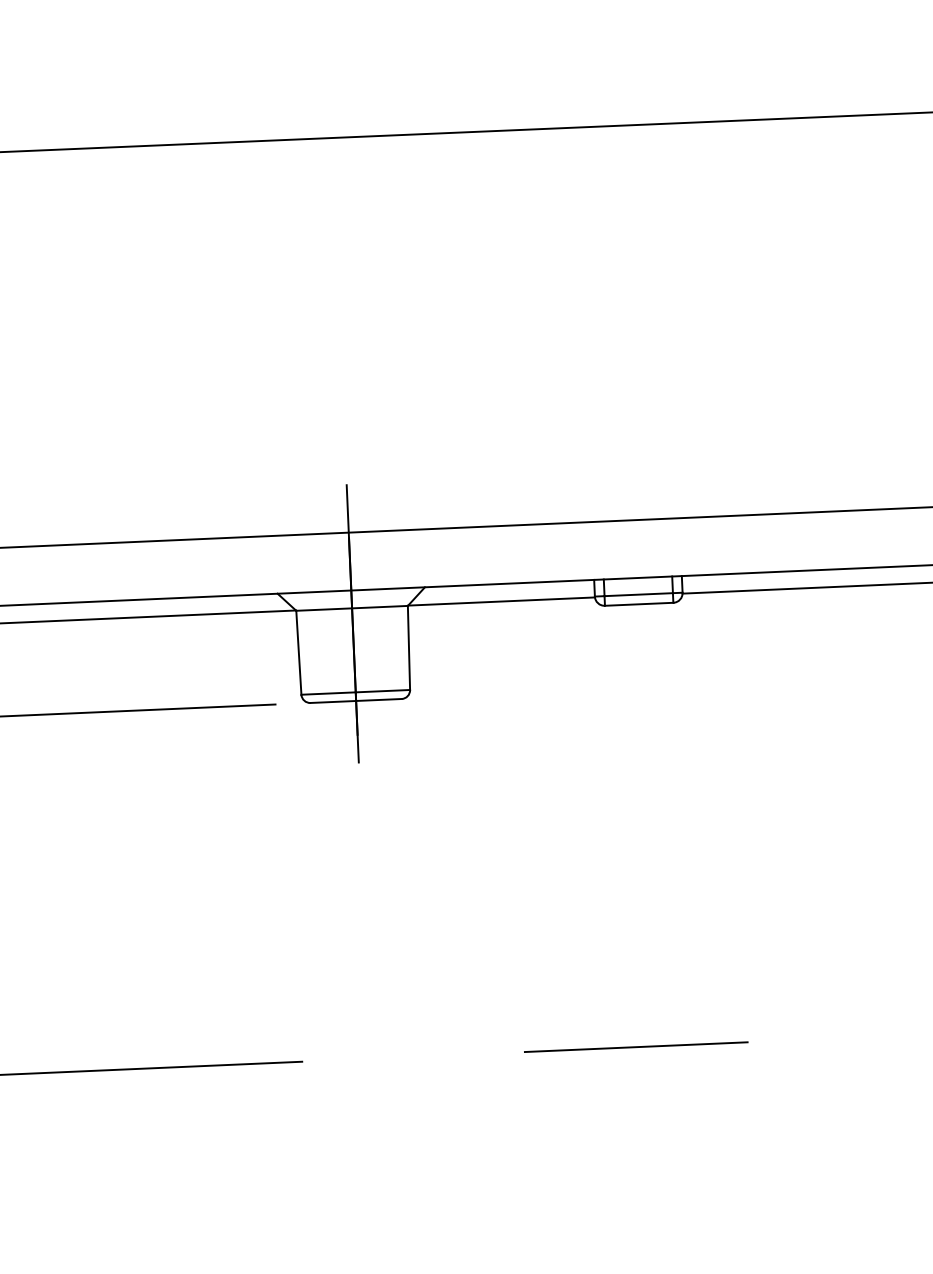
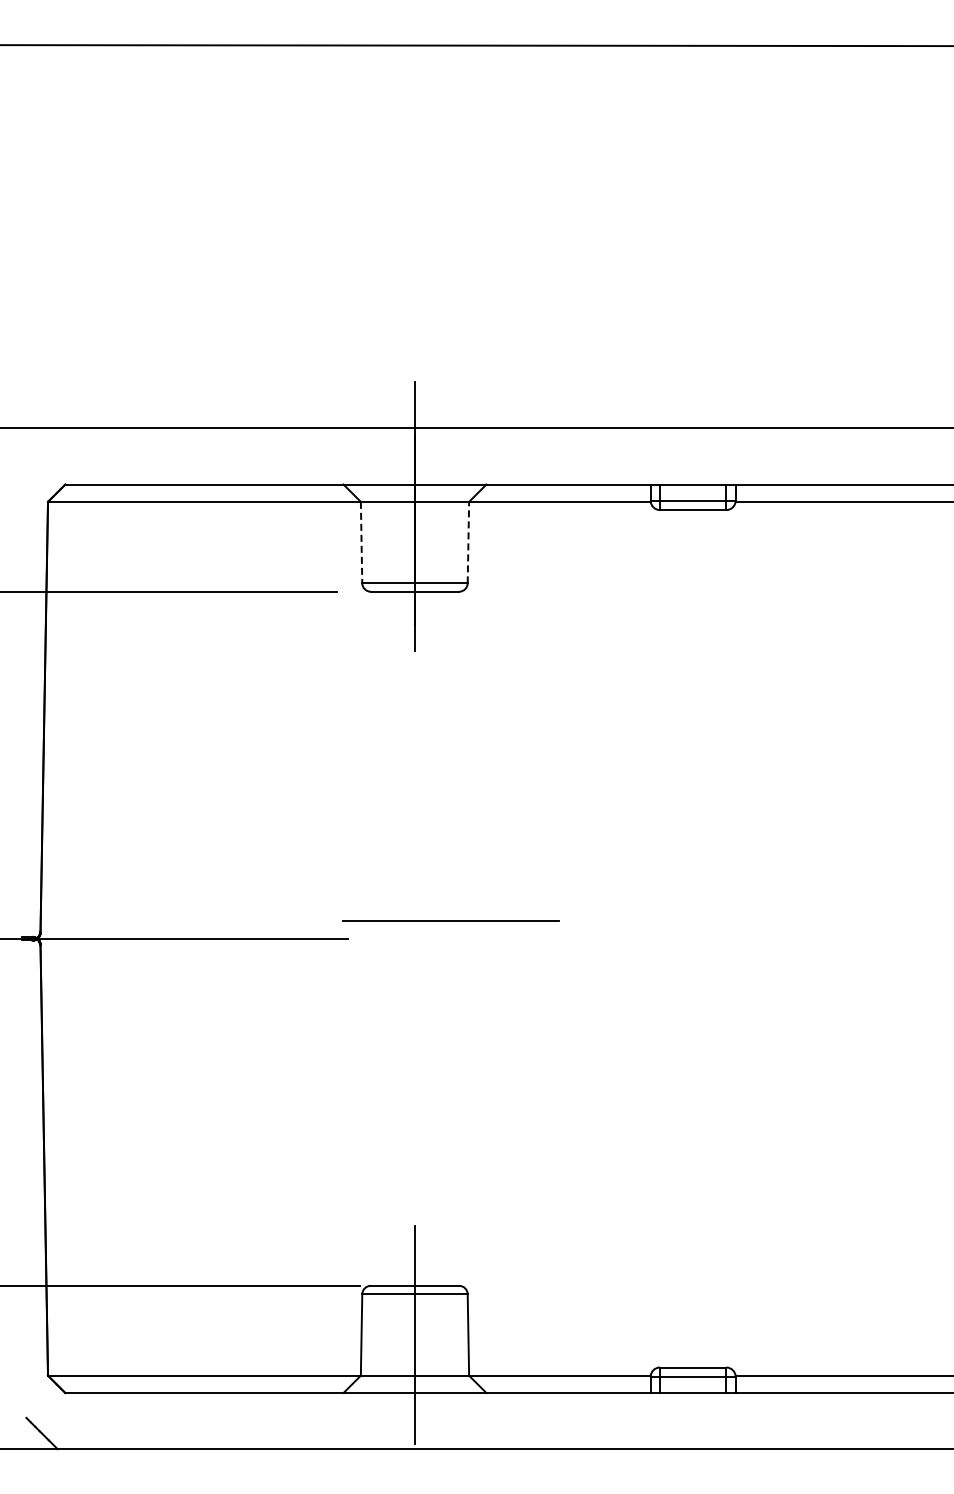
line: (409, 647) -> (468, 542), solid -> dashed
line: (298, 652) -> (361, 542), solid -> dashed
line: (636, 1046) -> (450, 920), moved

